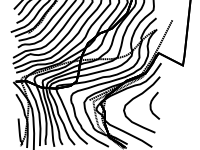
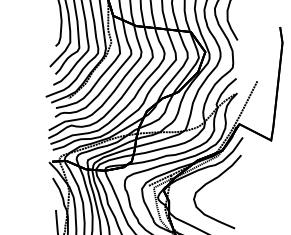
curve: (151, 105) -> (229, 193), removed

